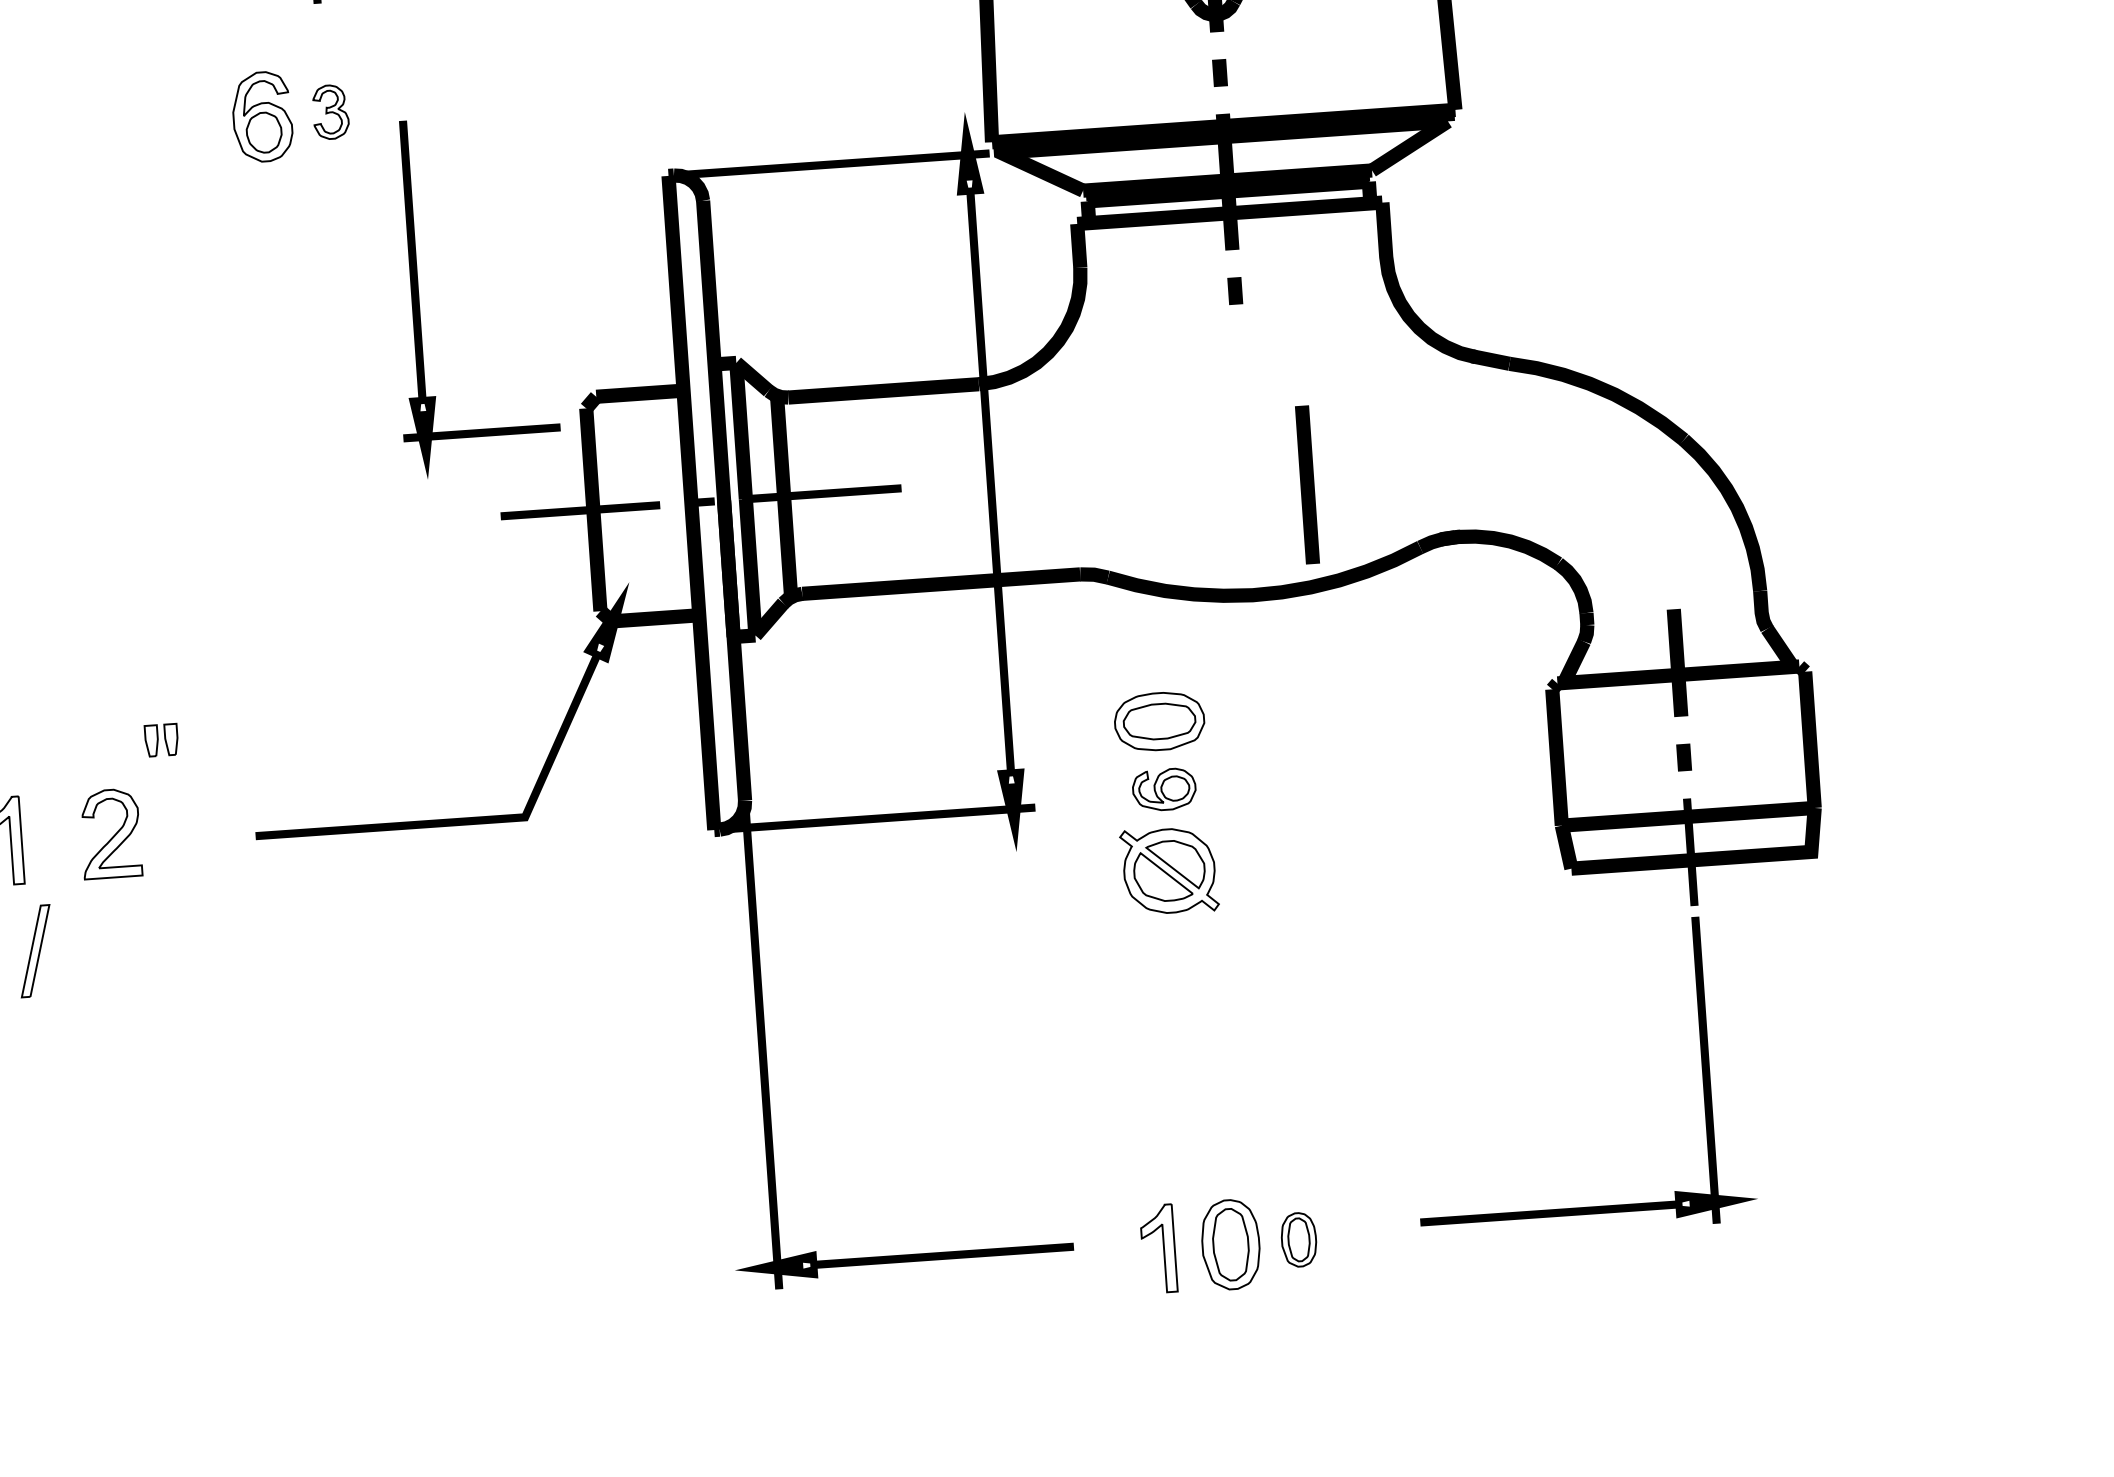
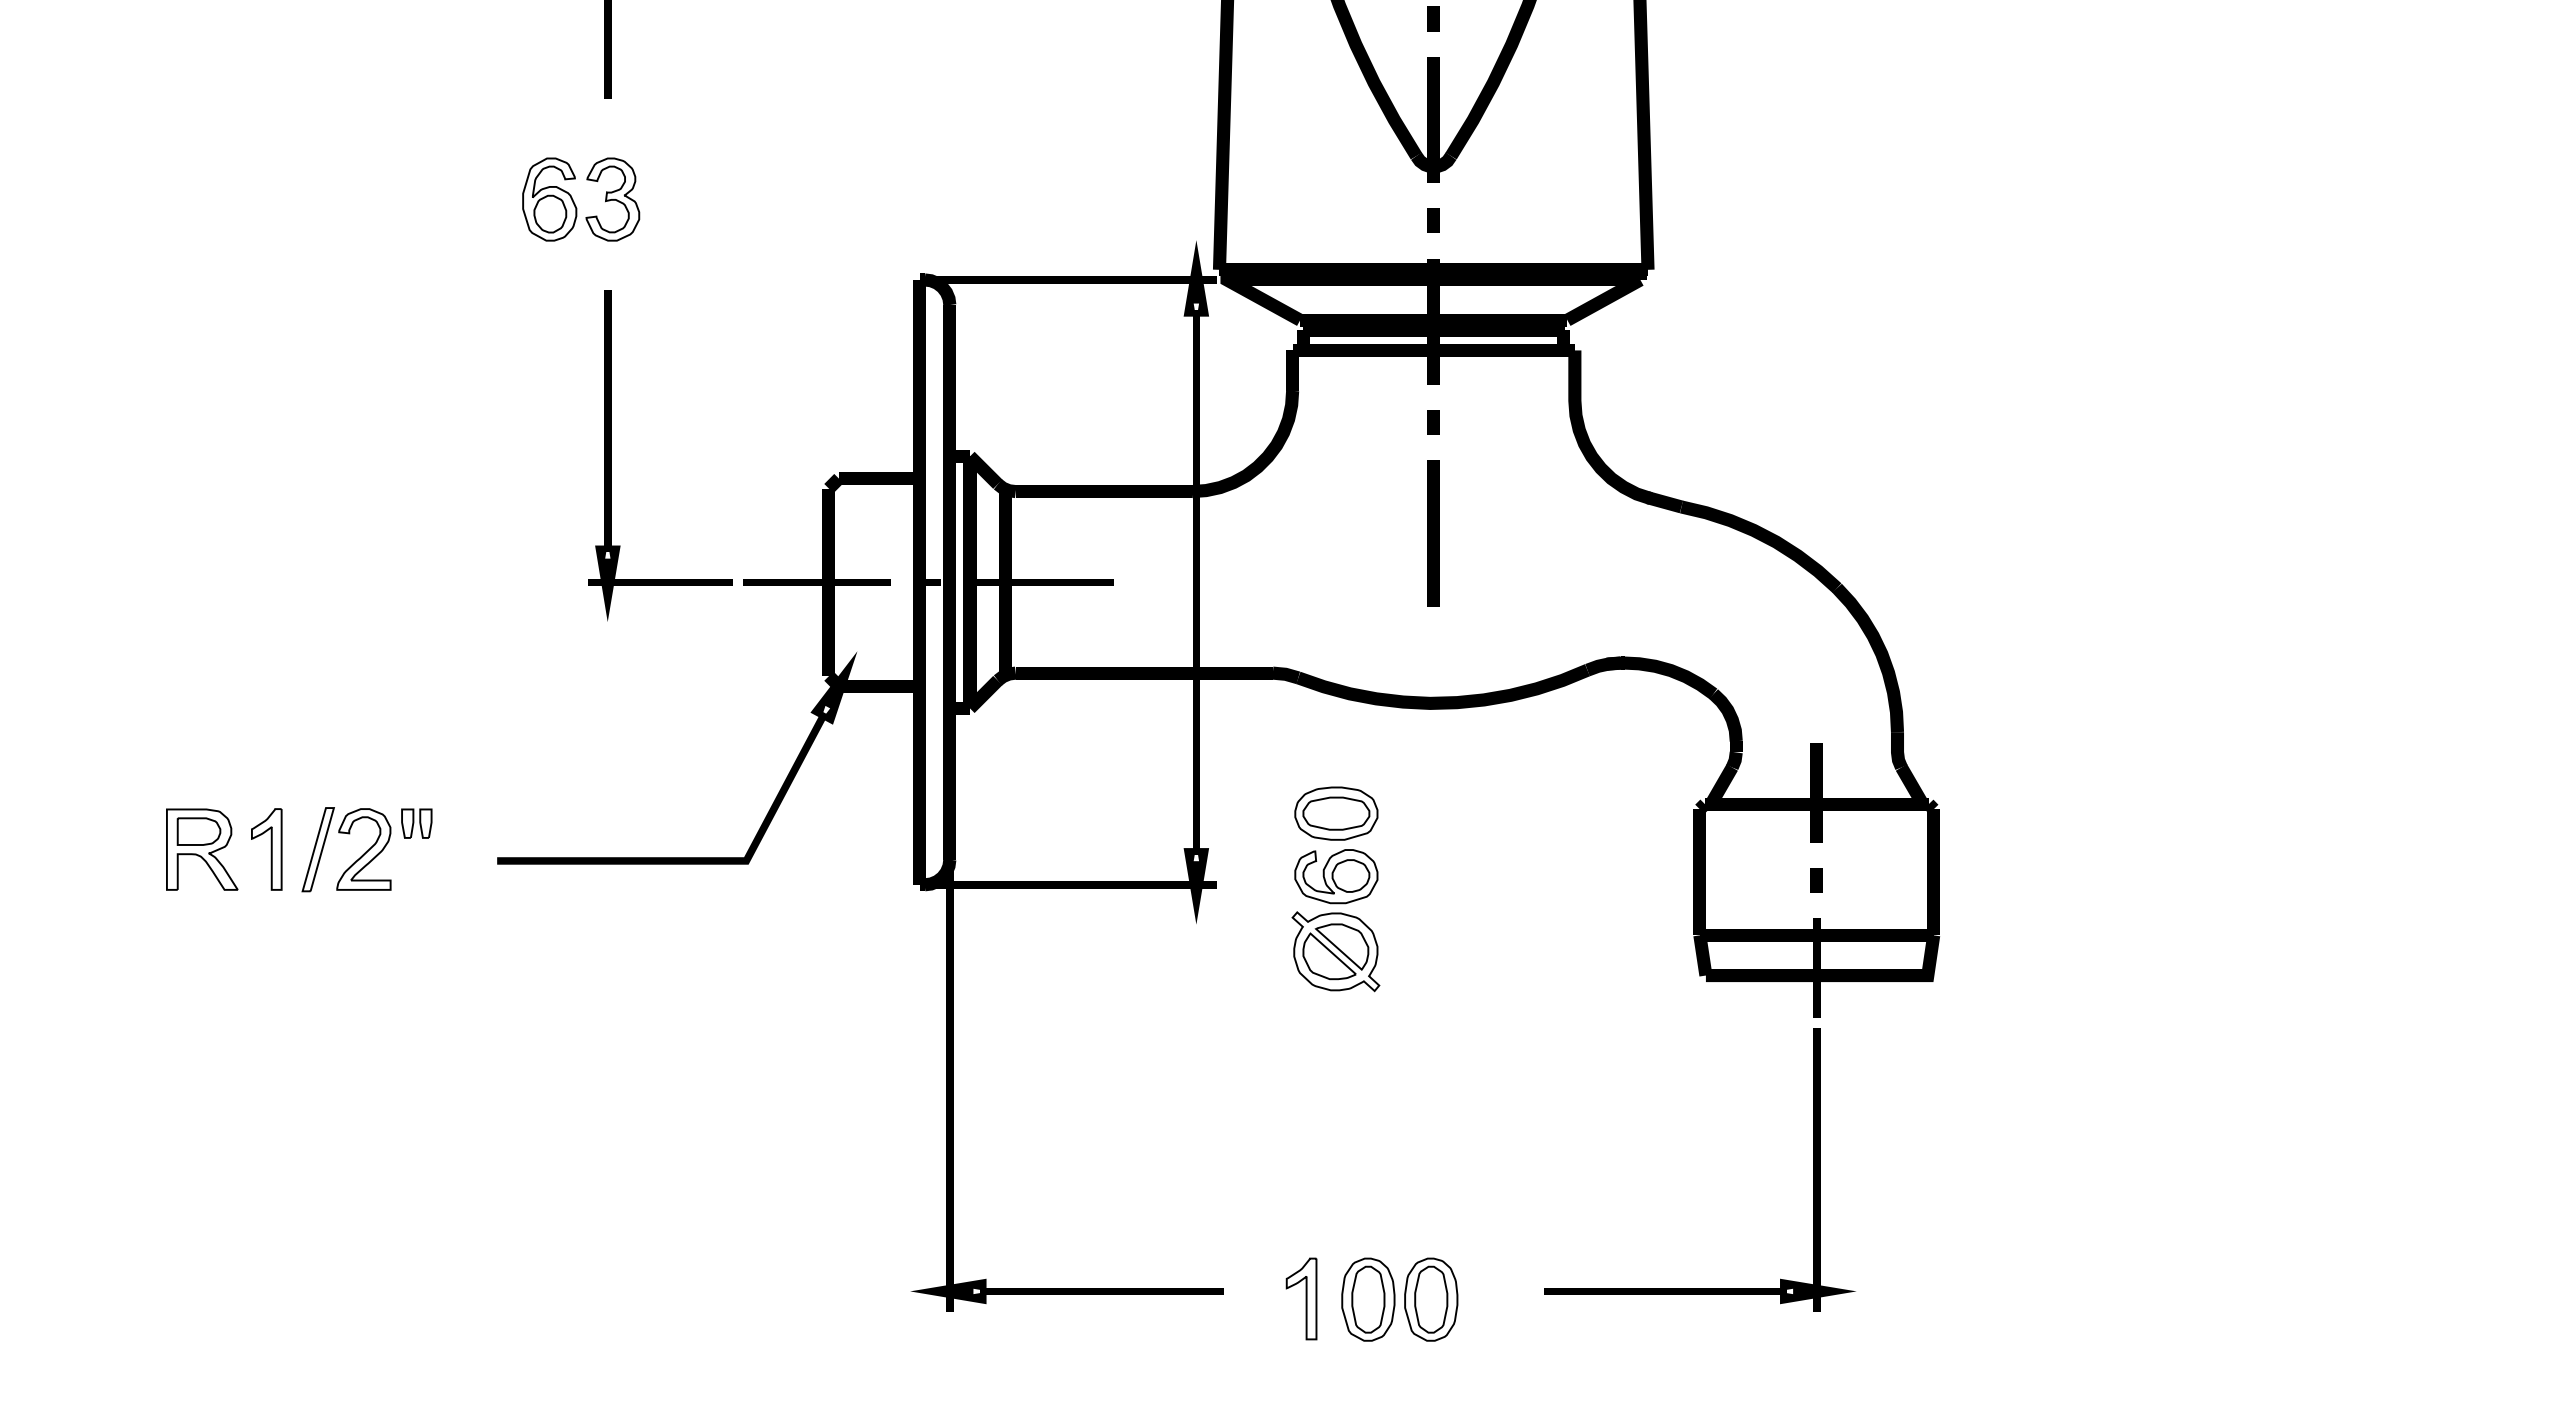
part: (330, 112) -> (612, 199), size x1.67
part: (419, 299) -> (611, 455), moved
line: (1307, 485) -> (1433, 533), moved
part: (161, 740) -> (416, 823), moved
part: (1164, 789) -> (1336, 876), size x1.43
part: (34, 951) -> (317, 849), moved
part: (1299, 1239) -> (1431, 1299), size x1.67

